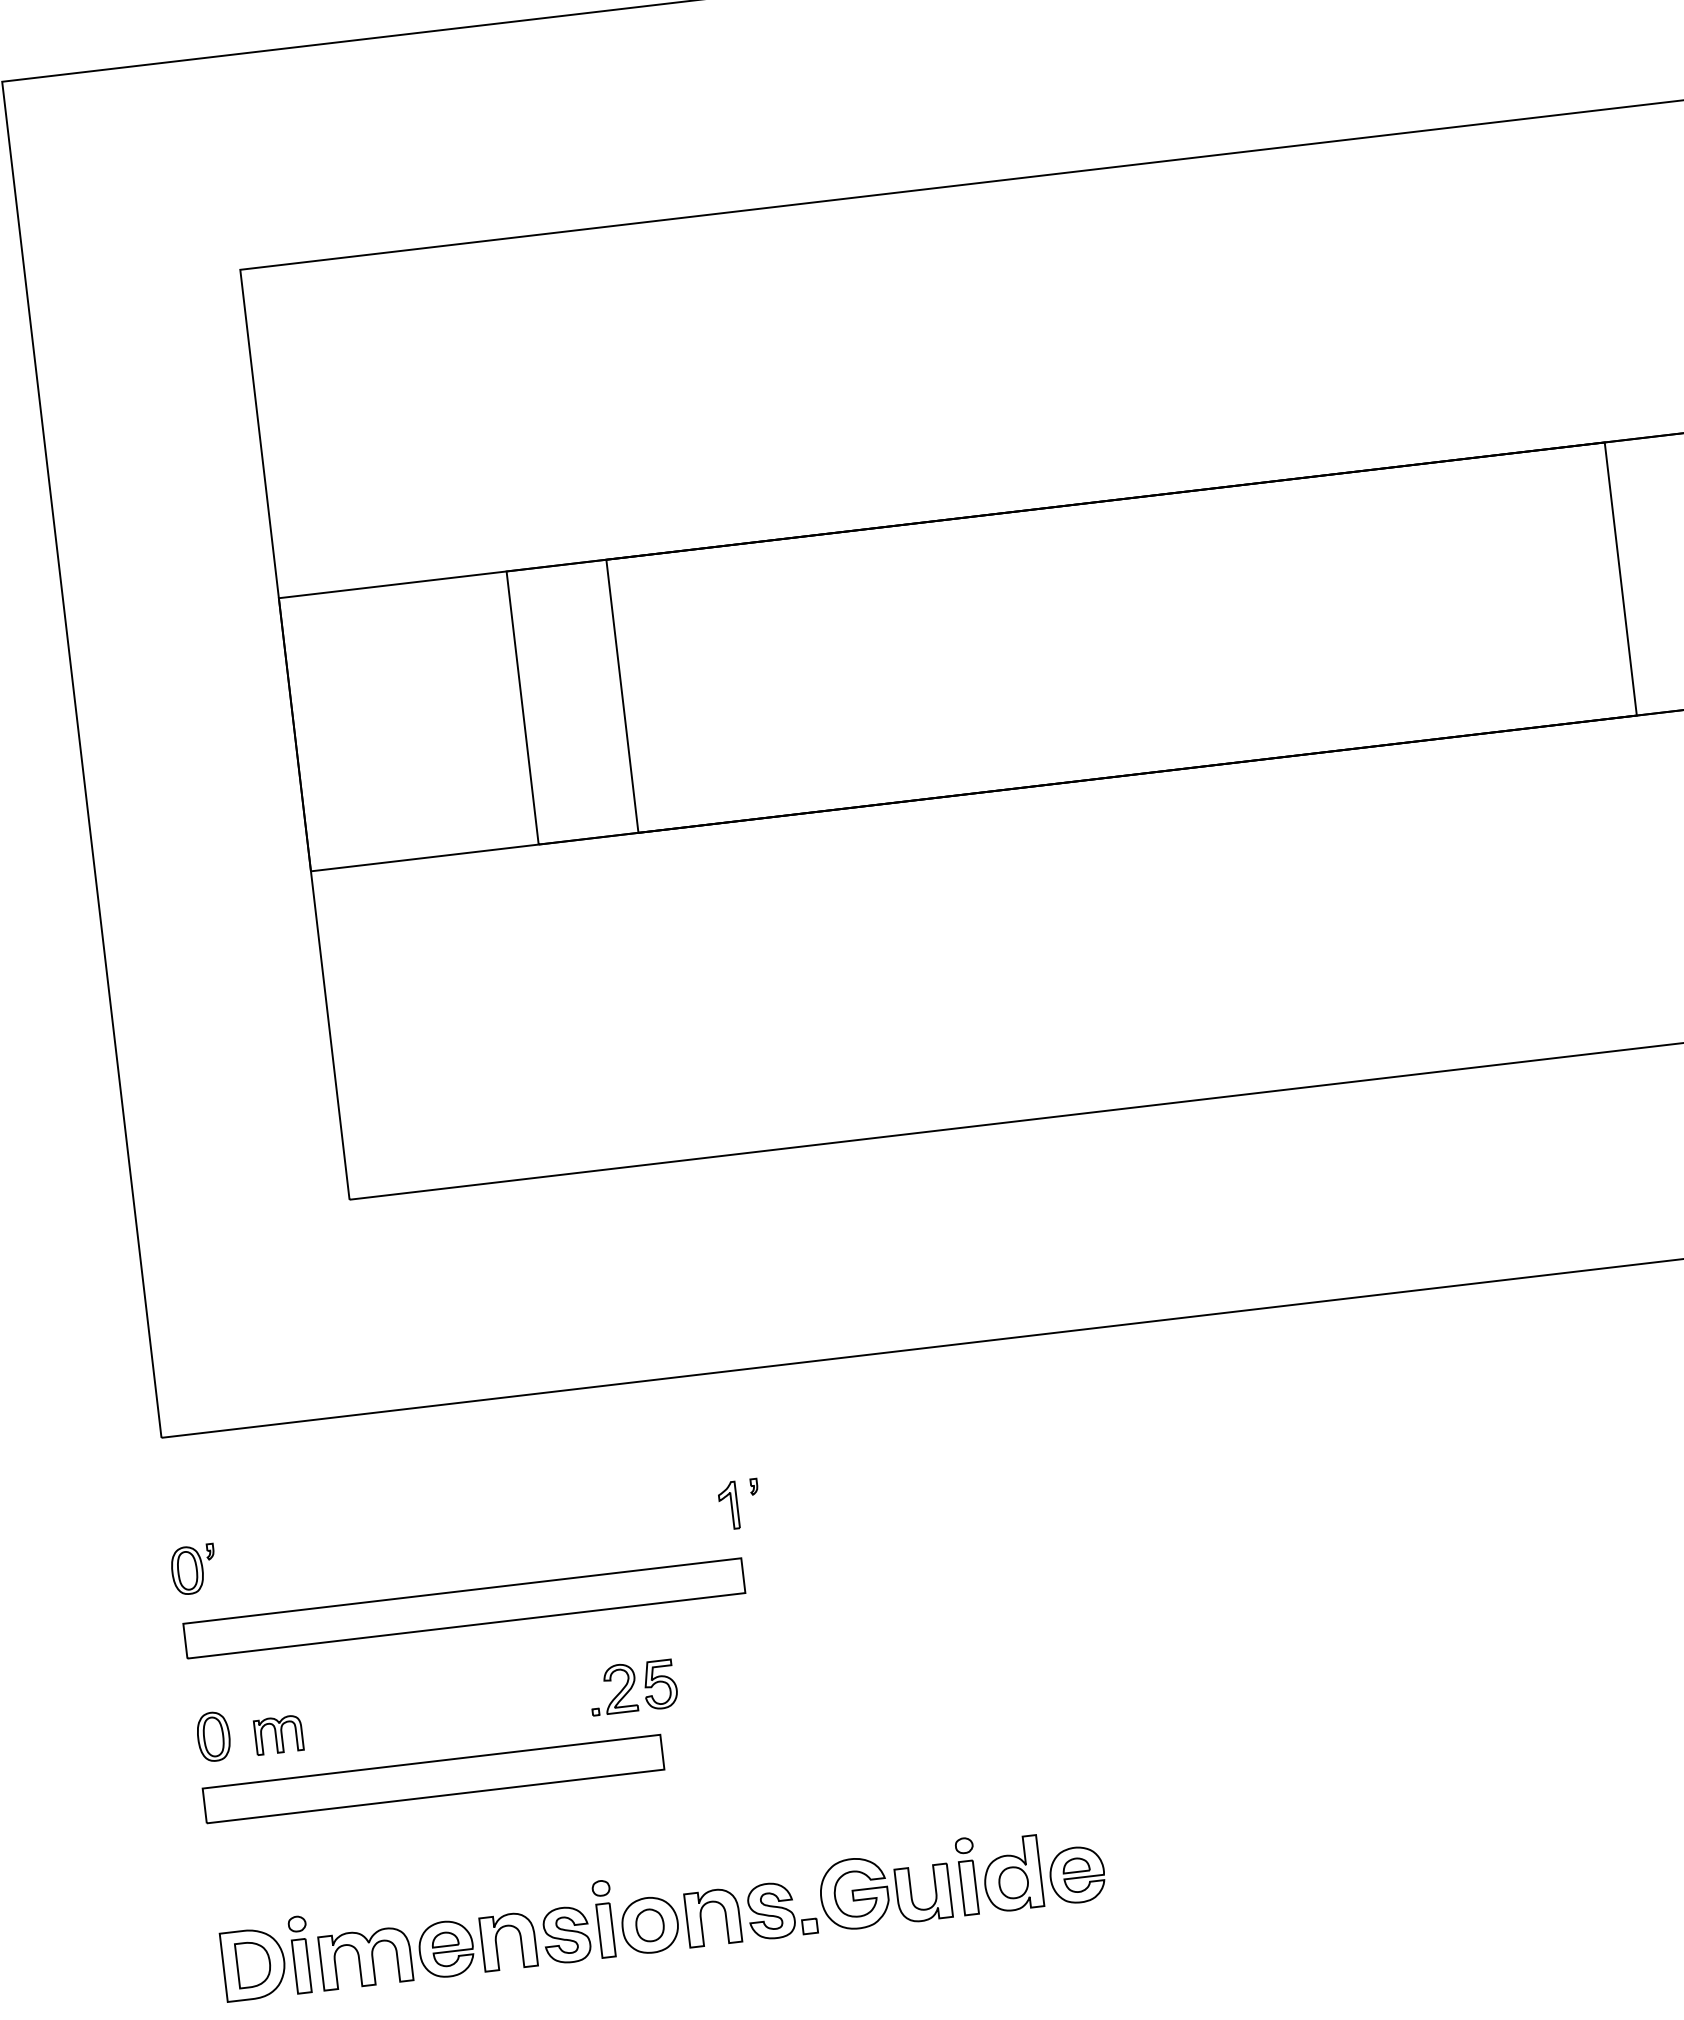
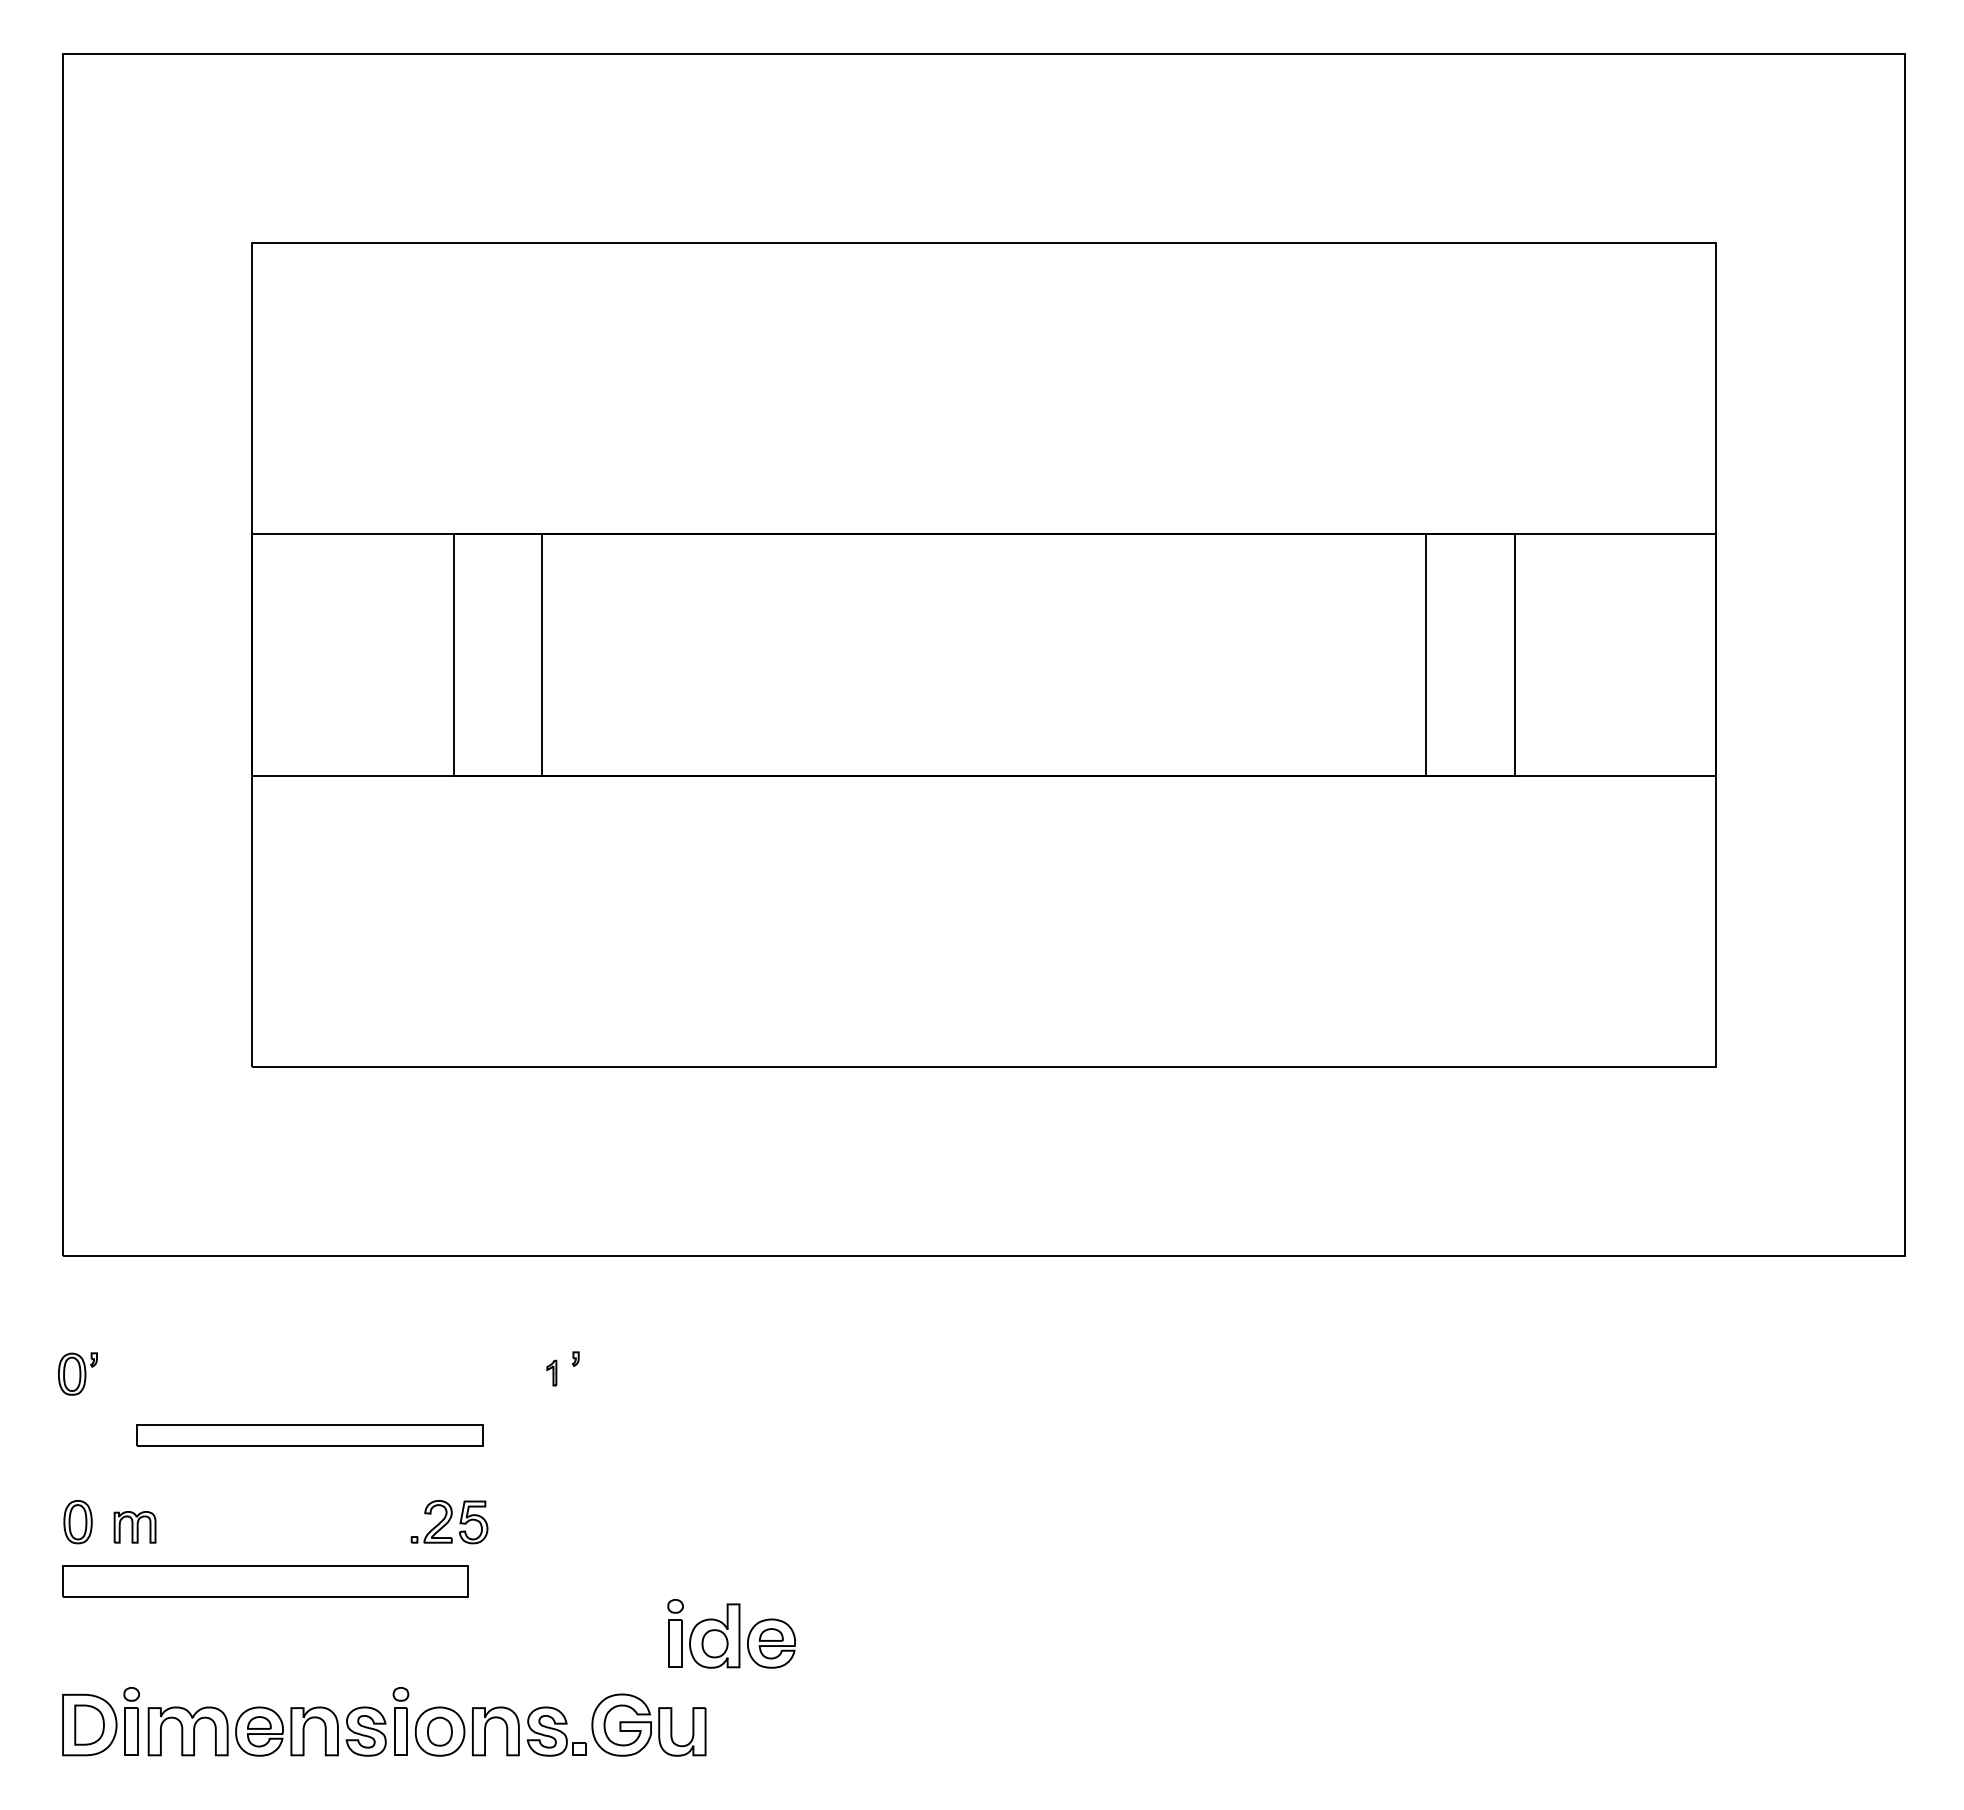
part: (728, 1505) -> (551, 1372), size x0.6
part: (463, 1608) -> (309, 1435), size x0.7
part: (1030, 1868) -> (731, 1633), moved

